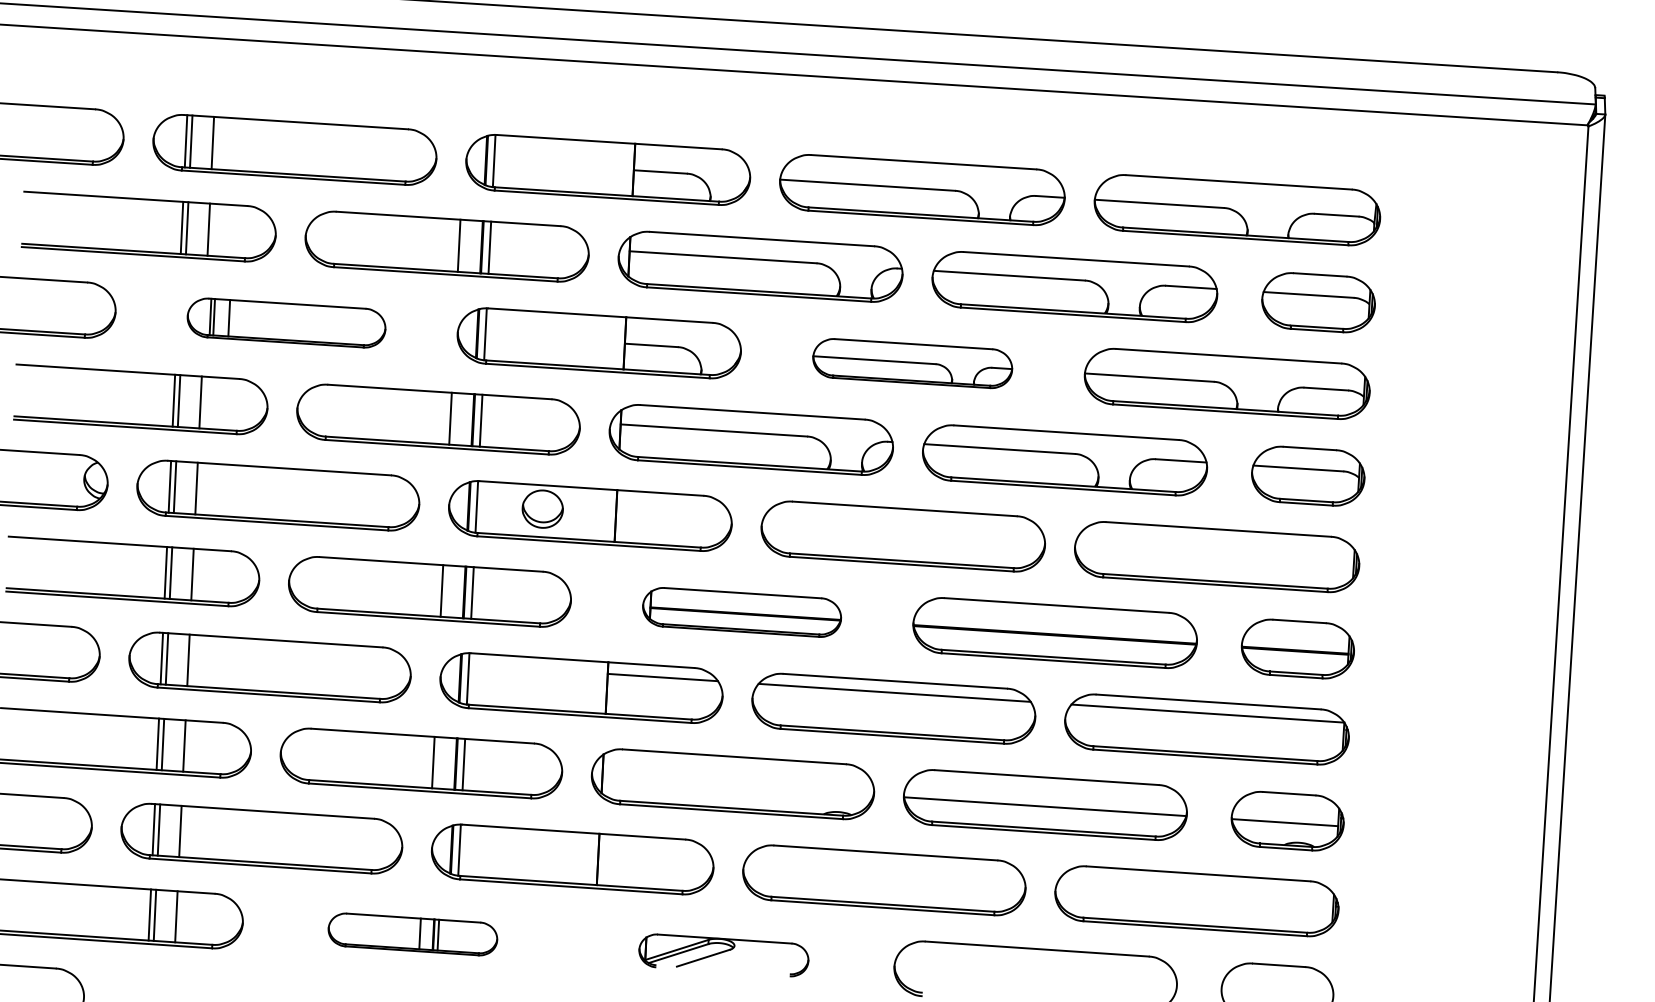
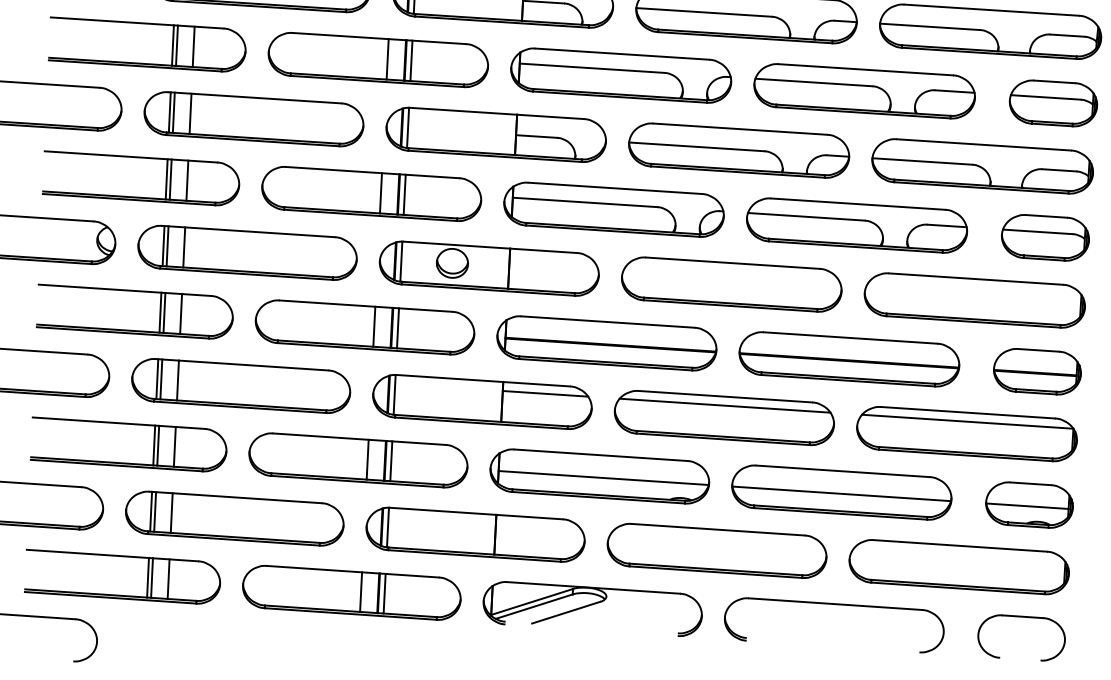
part: (286, 322) -> (253, 118), size x1.43
part: (912, 363) -> (738, 150), size x1.43
part: (741, 612) -> (606, 343), size x1.43
line: (737, 786) -> (603, 478), added
part: (412, 934) -> (351, 592), size x1.67
part: (723, 955) -> (592, 609), size x1.67

